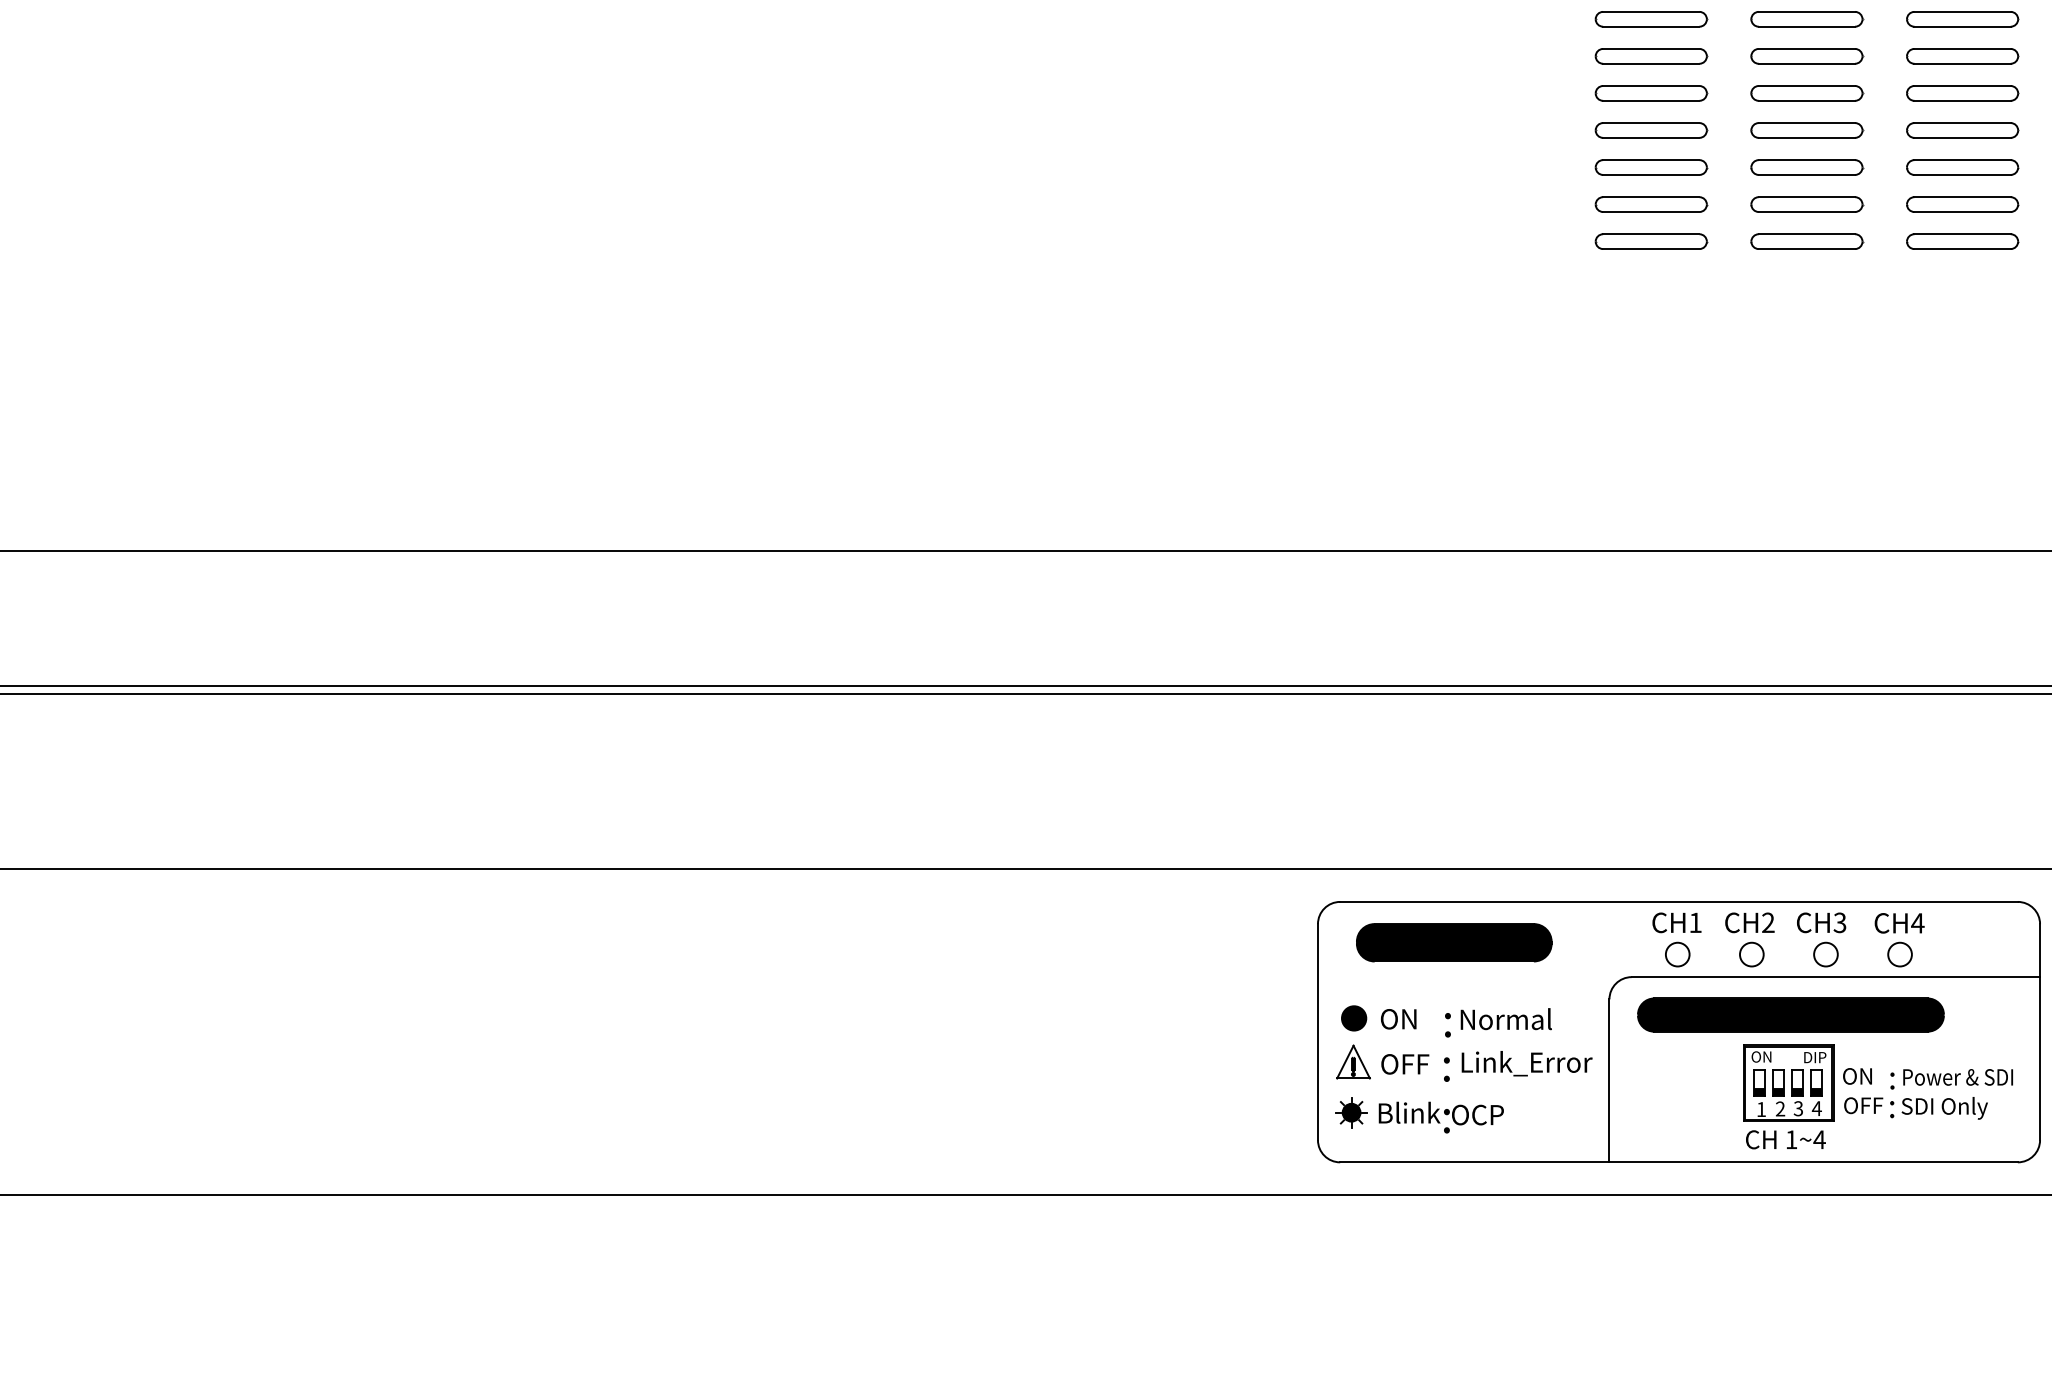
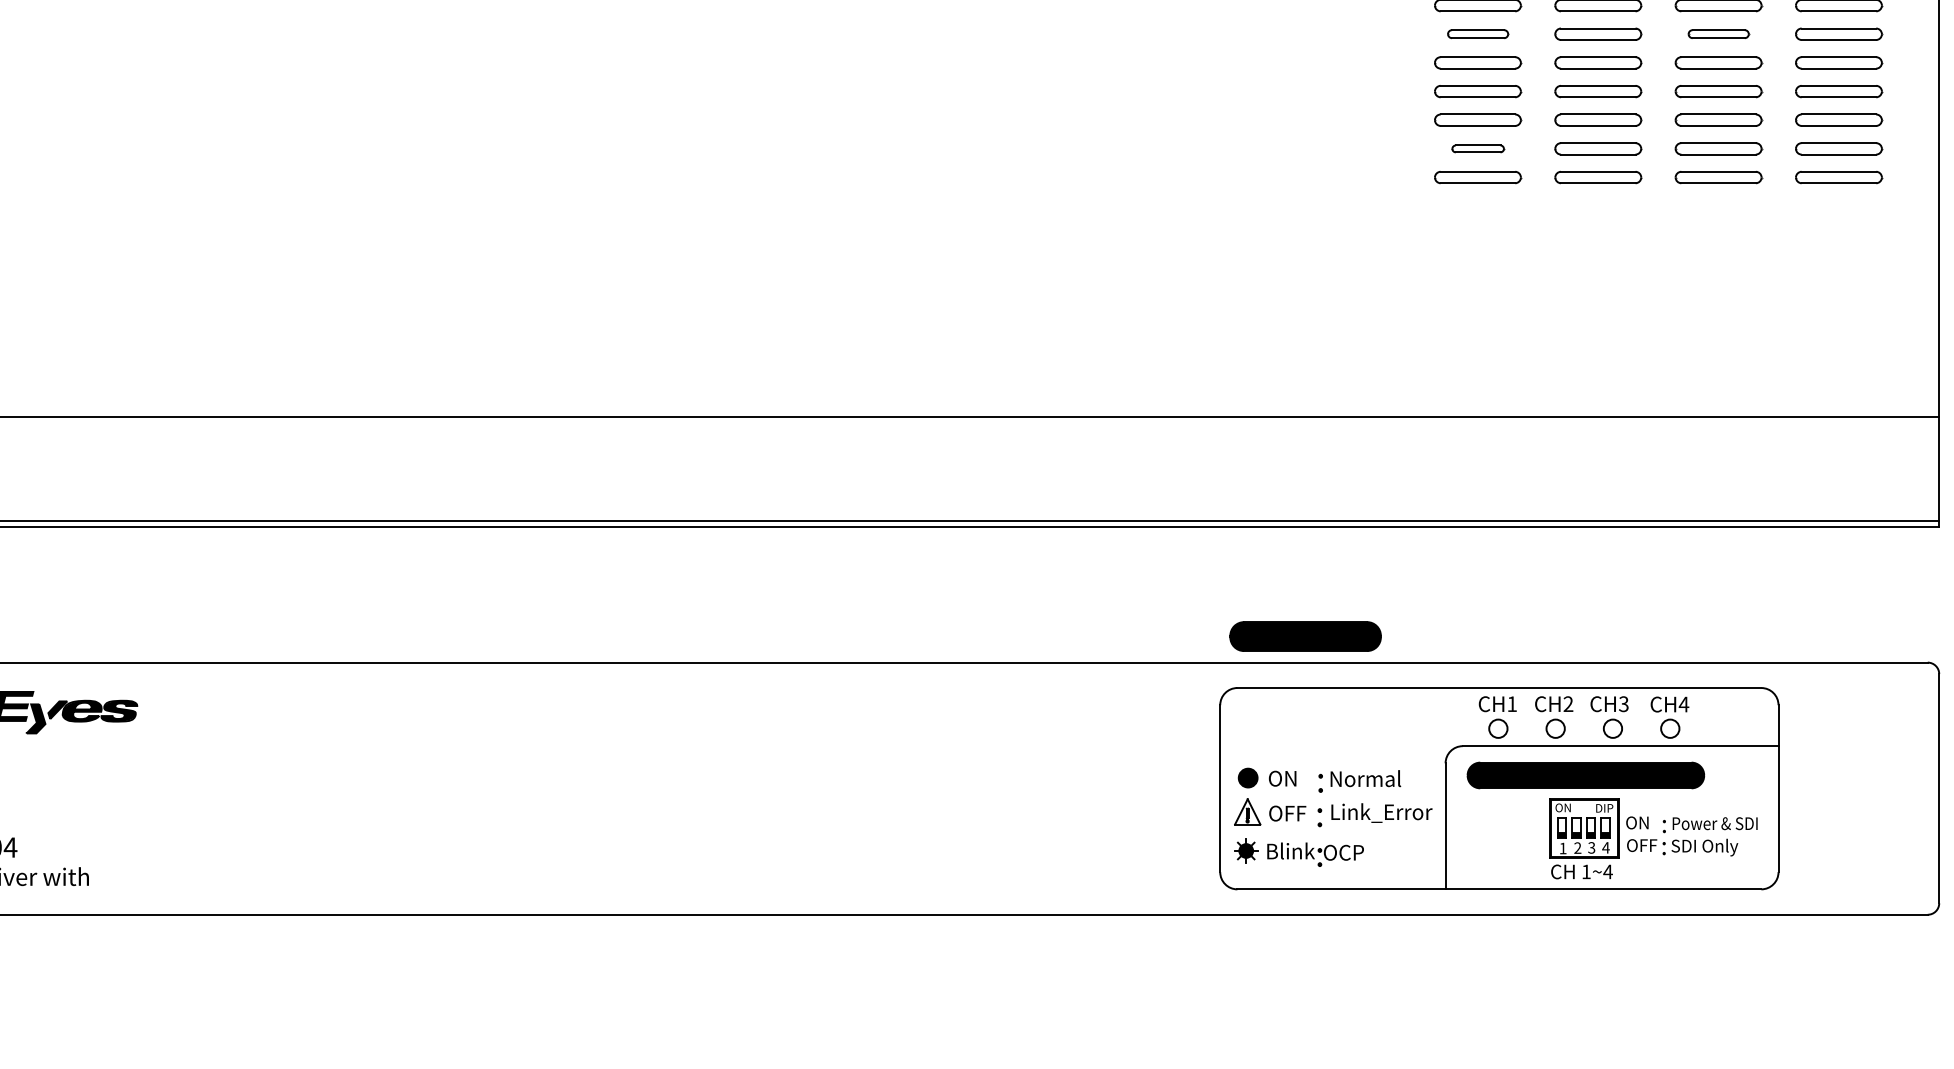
part: (1652, 55) -> (1478, 33), size x0.7
part: (1962, 55) -> (1718, 33), size x0.7
part: (1652, 204) -> (1478, 148), size x0.6
part: (1454, 942) -> (1305, 636), moved

